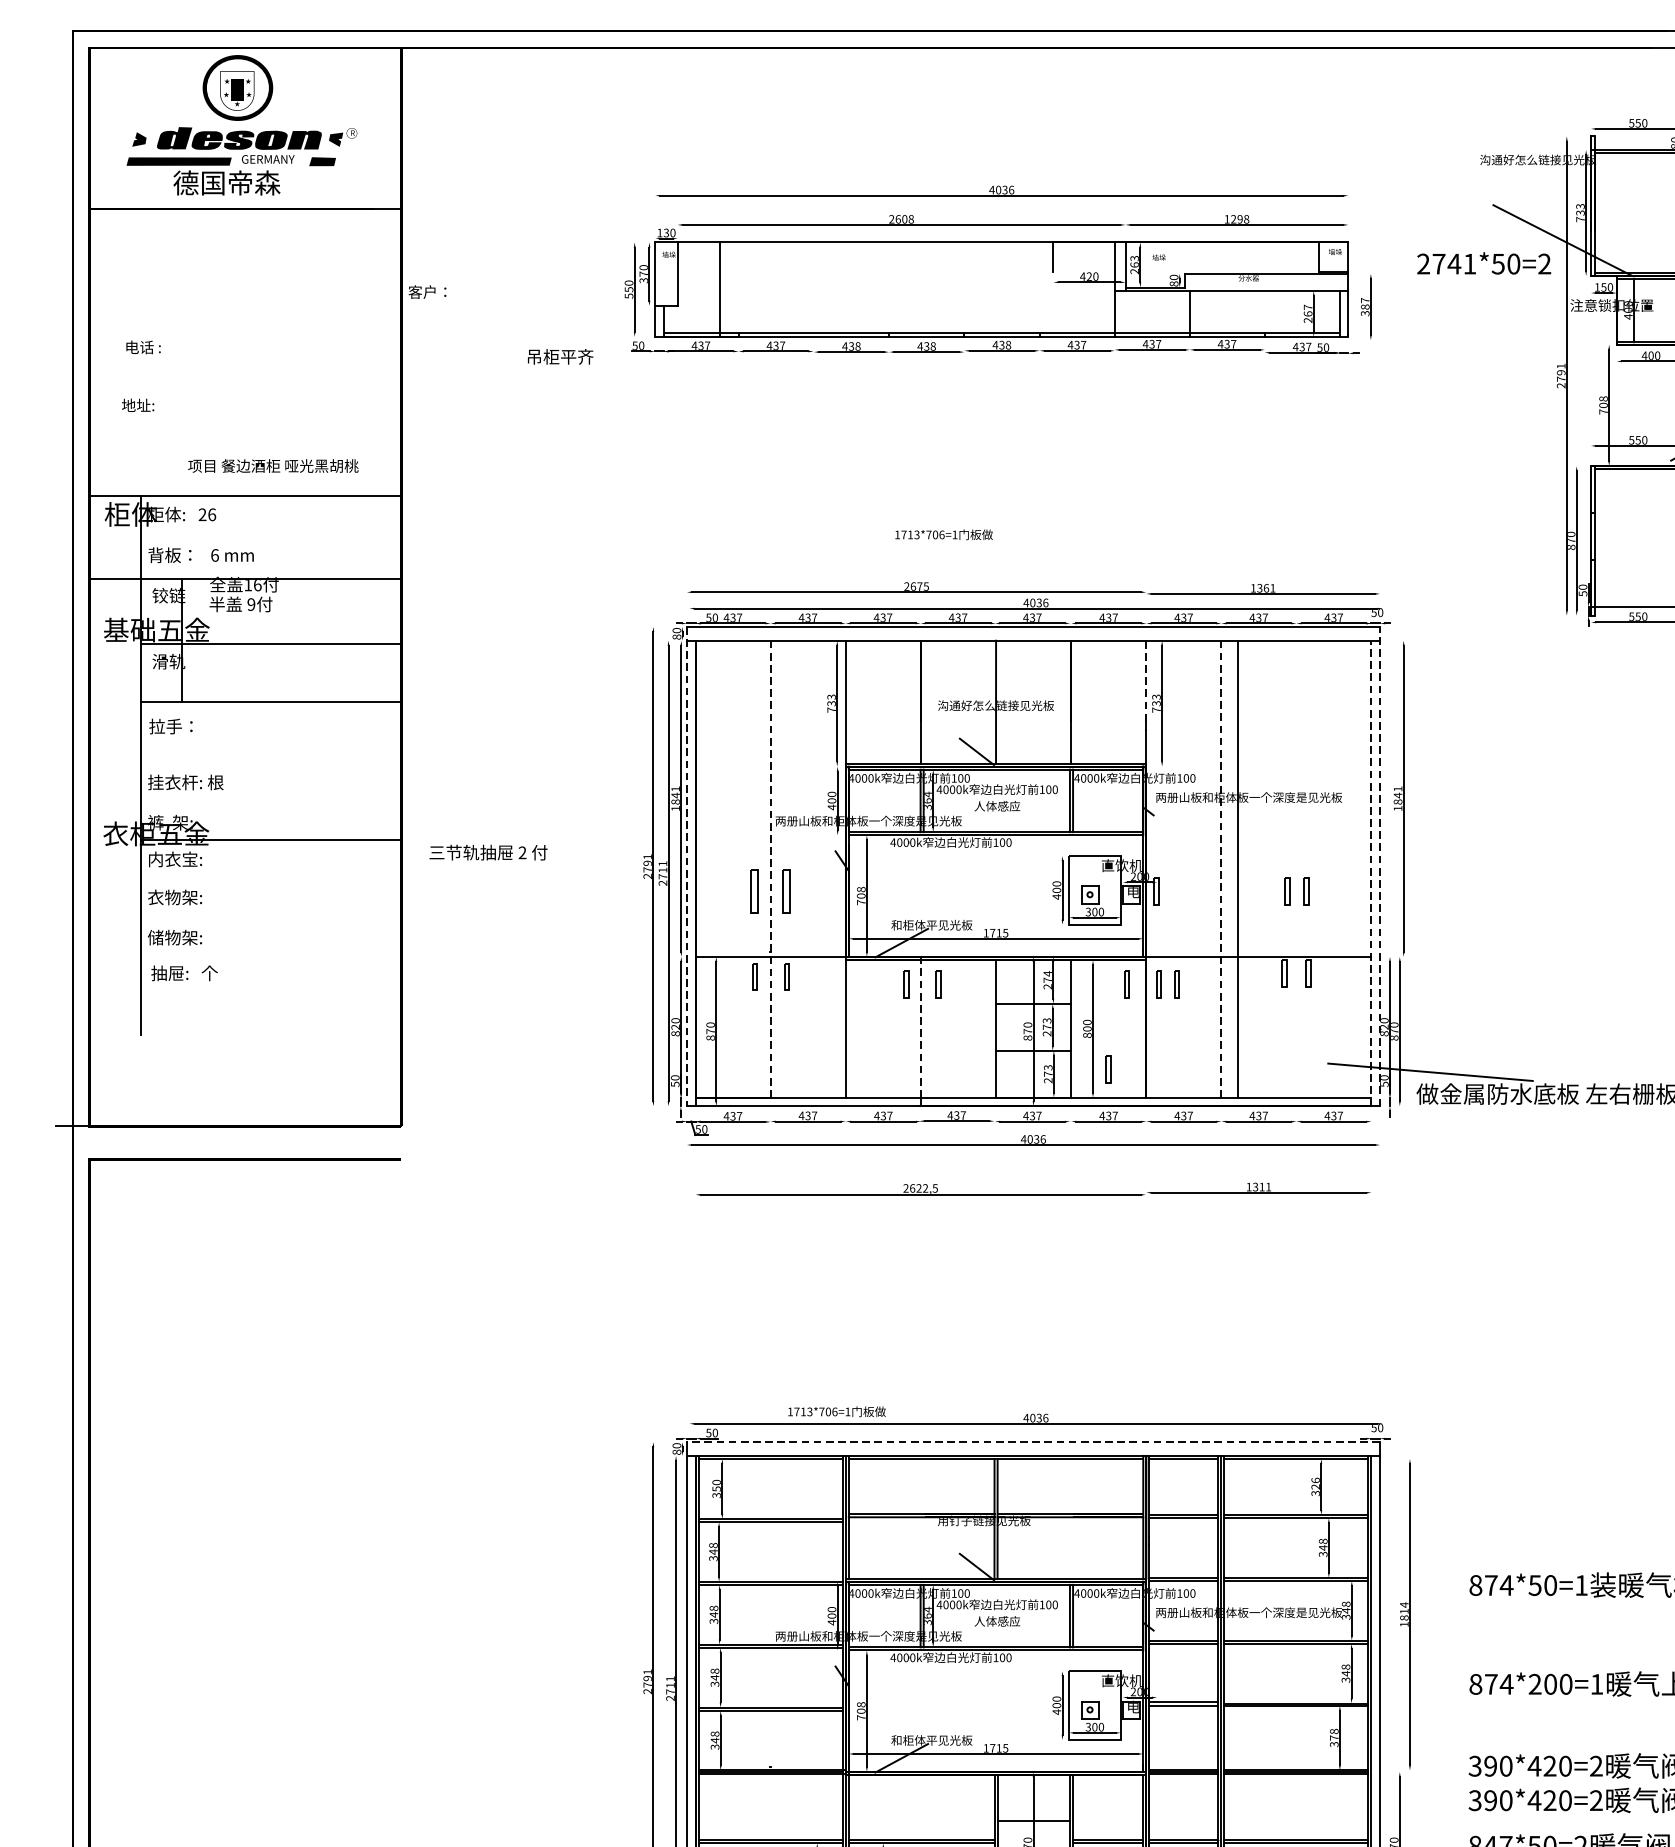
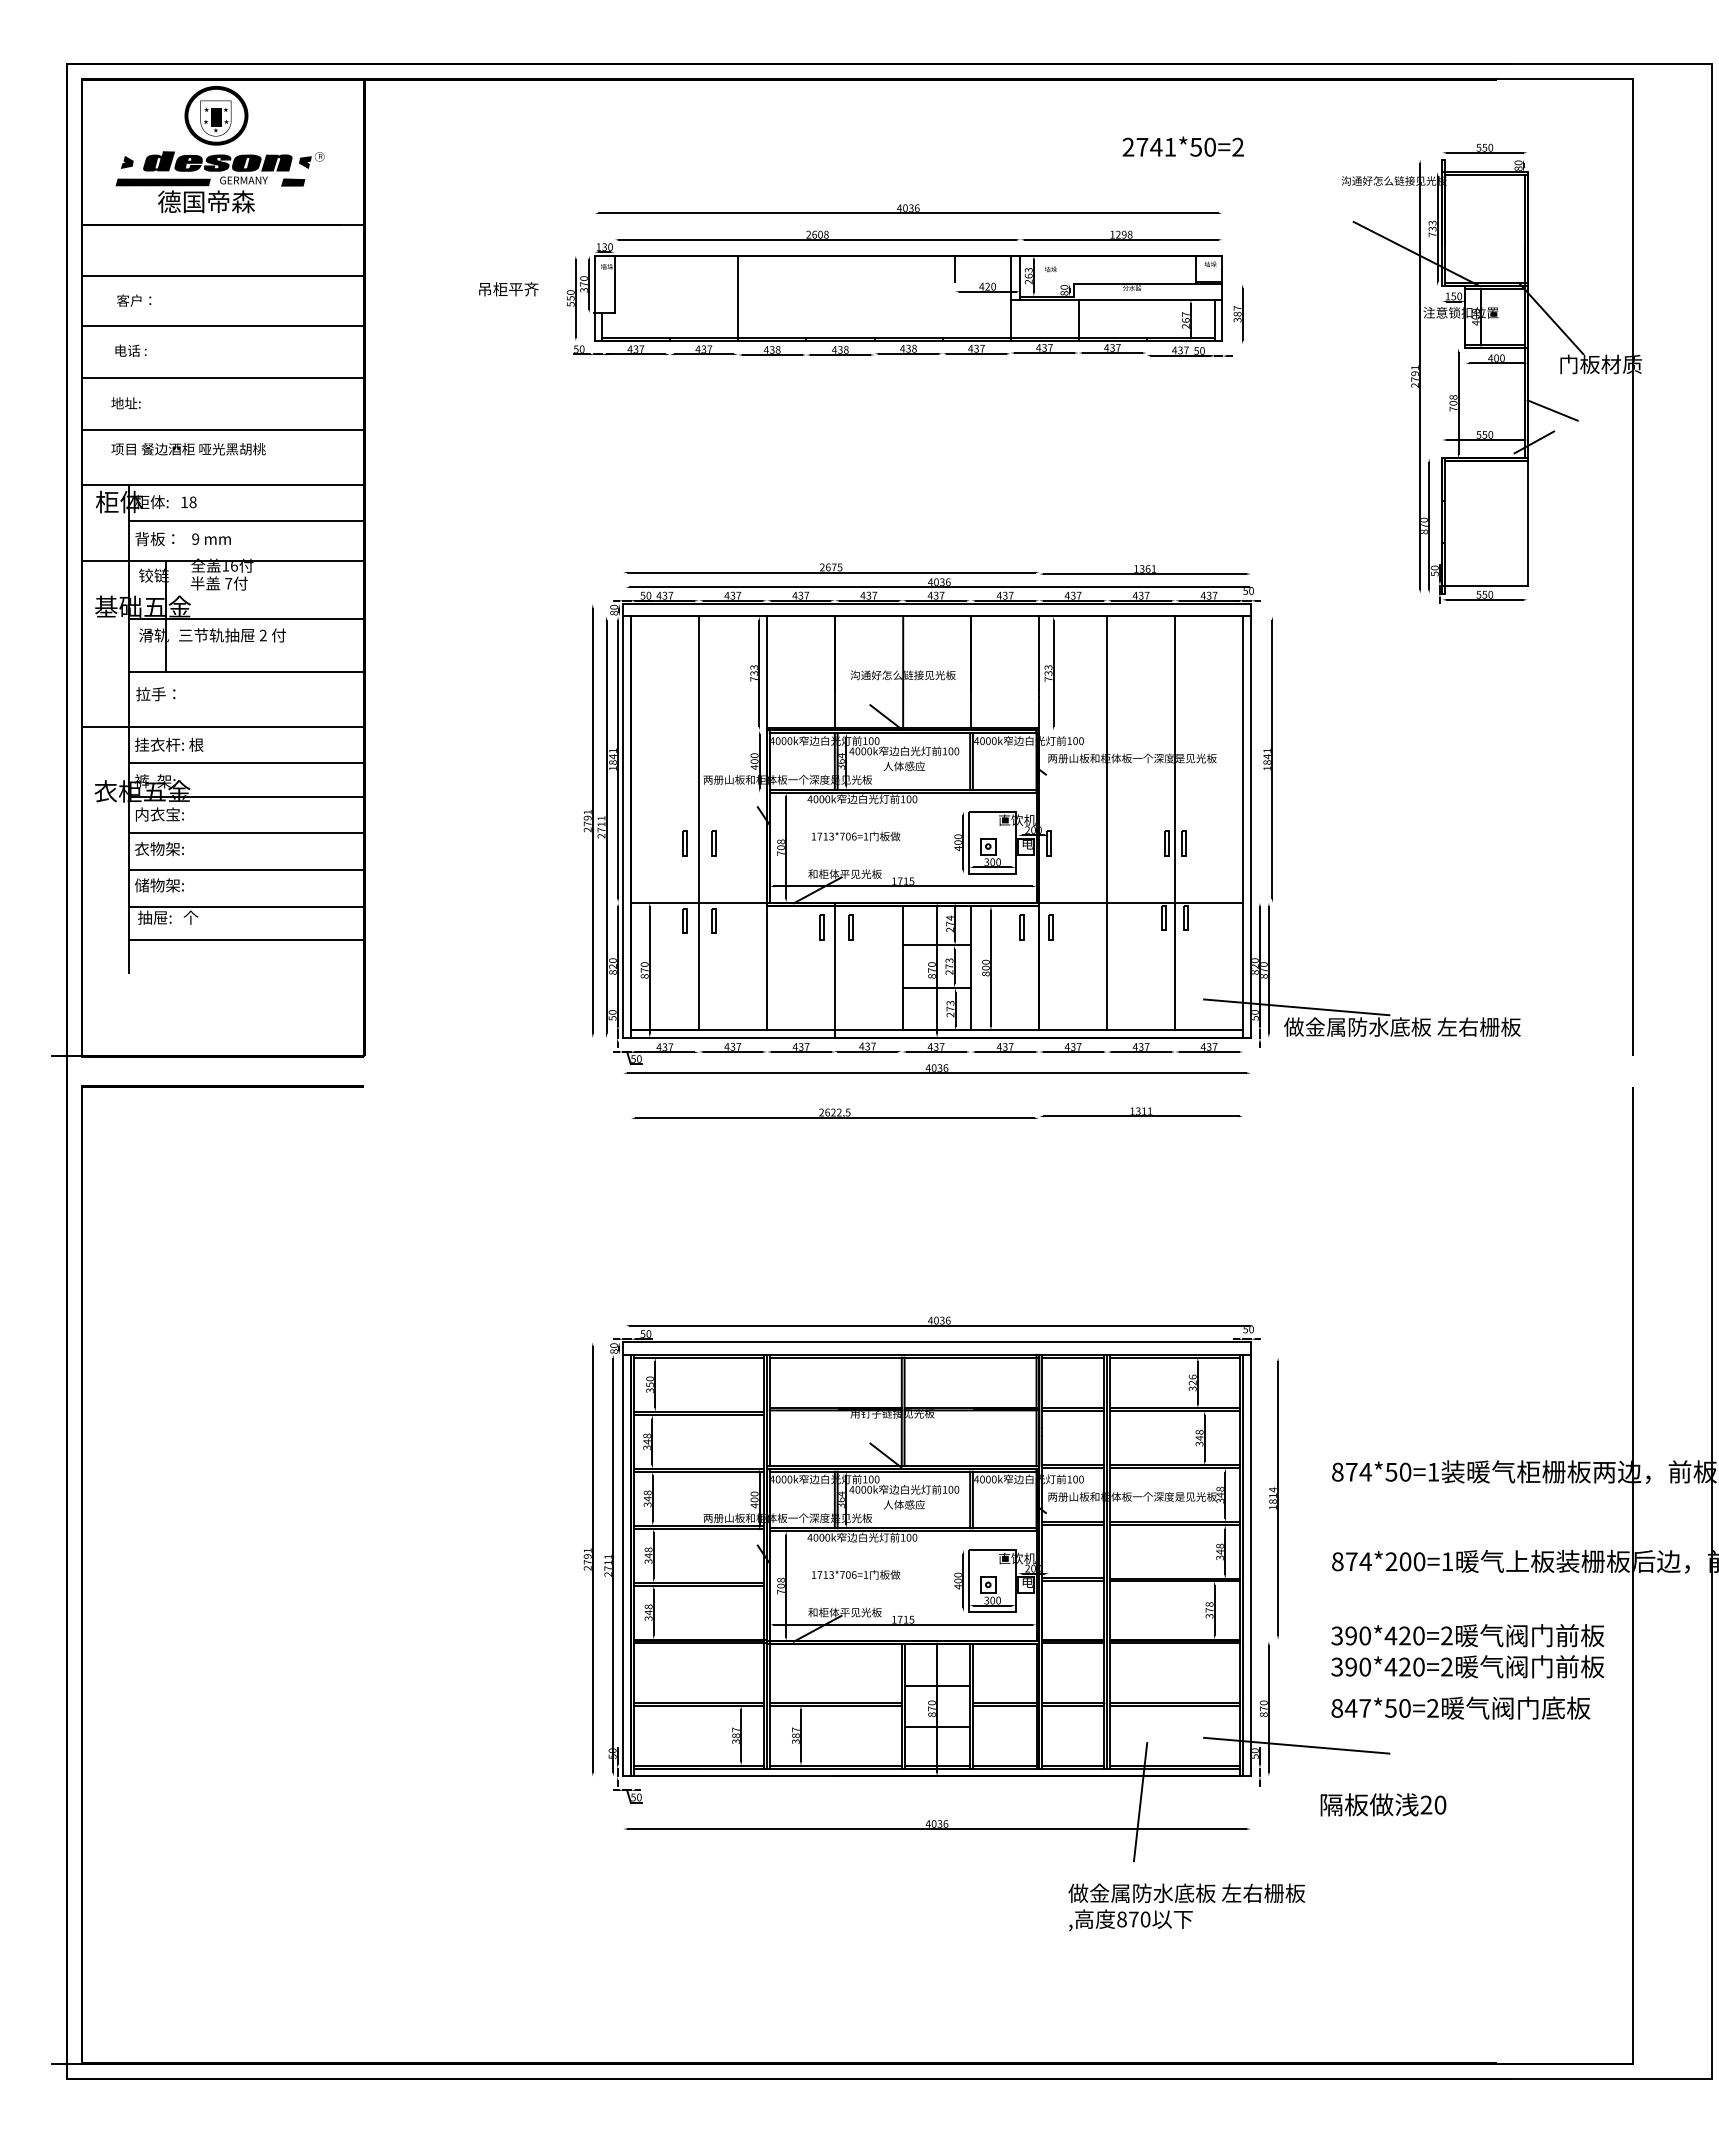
text: (1483, 263) -> (1182, 146), moved
line: (245, 264) -> (223, 275), added
line: (720, 289) -> (738, 298), moved
text: (427, 291) -> (134, 300), moved
line: (245, 320) -> (223, 326), added
text: (560, 357) -> (508, 289), moved
line: (245, 378) -> (223, 378), added
line: (245, 435) -> (223, 430), added
text: (273, 466) -> (188, 449), moved
text: (207, 514) -> (188, 502), 26 -> 18
text: (944, 534) -> (856, 836), moved
line: (271, 535) -> (246, 521), added
text: (214, 554) -> (195, 538), 6 -> 9
text: (251, 604) -> (228, 583), 9 -> 7
line: (1146, 680) -> (1039, 652), dashed -> solid
line: (245, 763) -> (223, 727), added
line: (271, 801) -> (246, 762), added
text: (488, 852) -> (232, 635), moved
line: (1380, 866) -> (1251, 820), dashed -> solid
line: (687, 867) -> (623, 821), dashed -> solid
line: (770, 869) -> (698, 823), dashed -> solid
line: (1221, 869) -> (1107, 823), dashed -> solid
line: (1238, 869) -> (1175, 823), moved
line: (1371, 873) -> (1243, 827), dashed -> solid
line: (271, 880) -> (246, 833), added
part: (754, 891) -> (684, 843), size x0.62
part: (786, 891) -> (713, 843), size x0.62
line: (271, 921) -> (246, 870), added
line: (271, 960) -> (246, 906), added
part: (1176, 984) -> (1066, 927), removed
line: (271, 997) -> (246, 939), added
line: (921, 1028) -> (835, 967), dashed -> solid
part: (1107, 1069) -> (1004, 1004), removed
text: (837, 1411) -> (856, 1574), moved
line: (1032, 1442) -> (936, 1342), dashed -> solid

